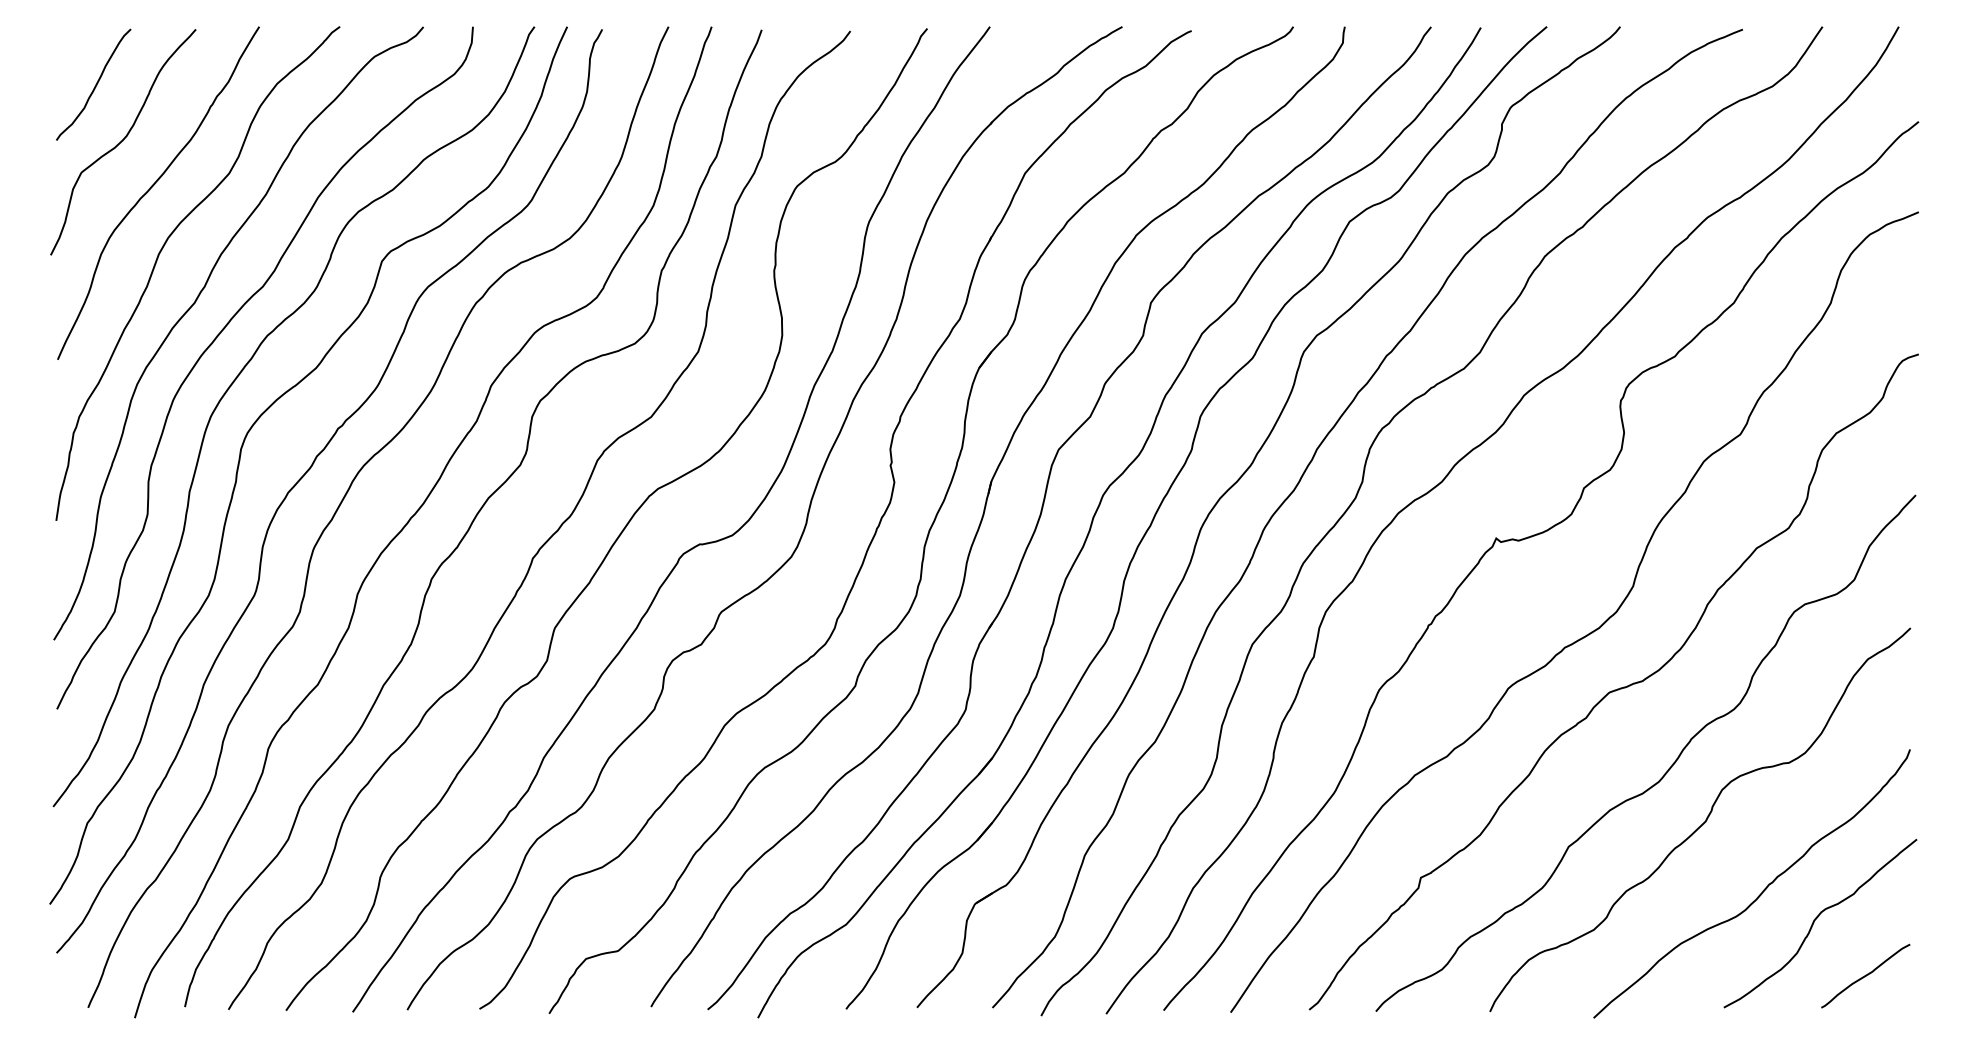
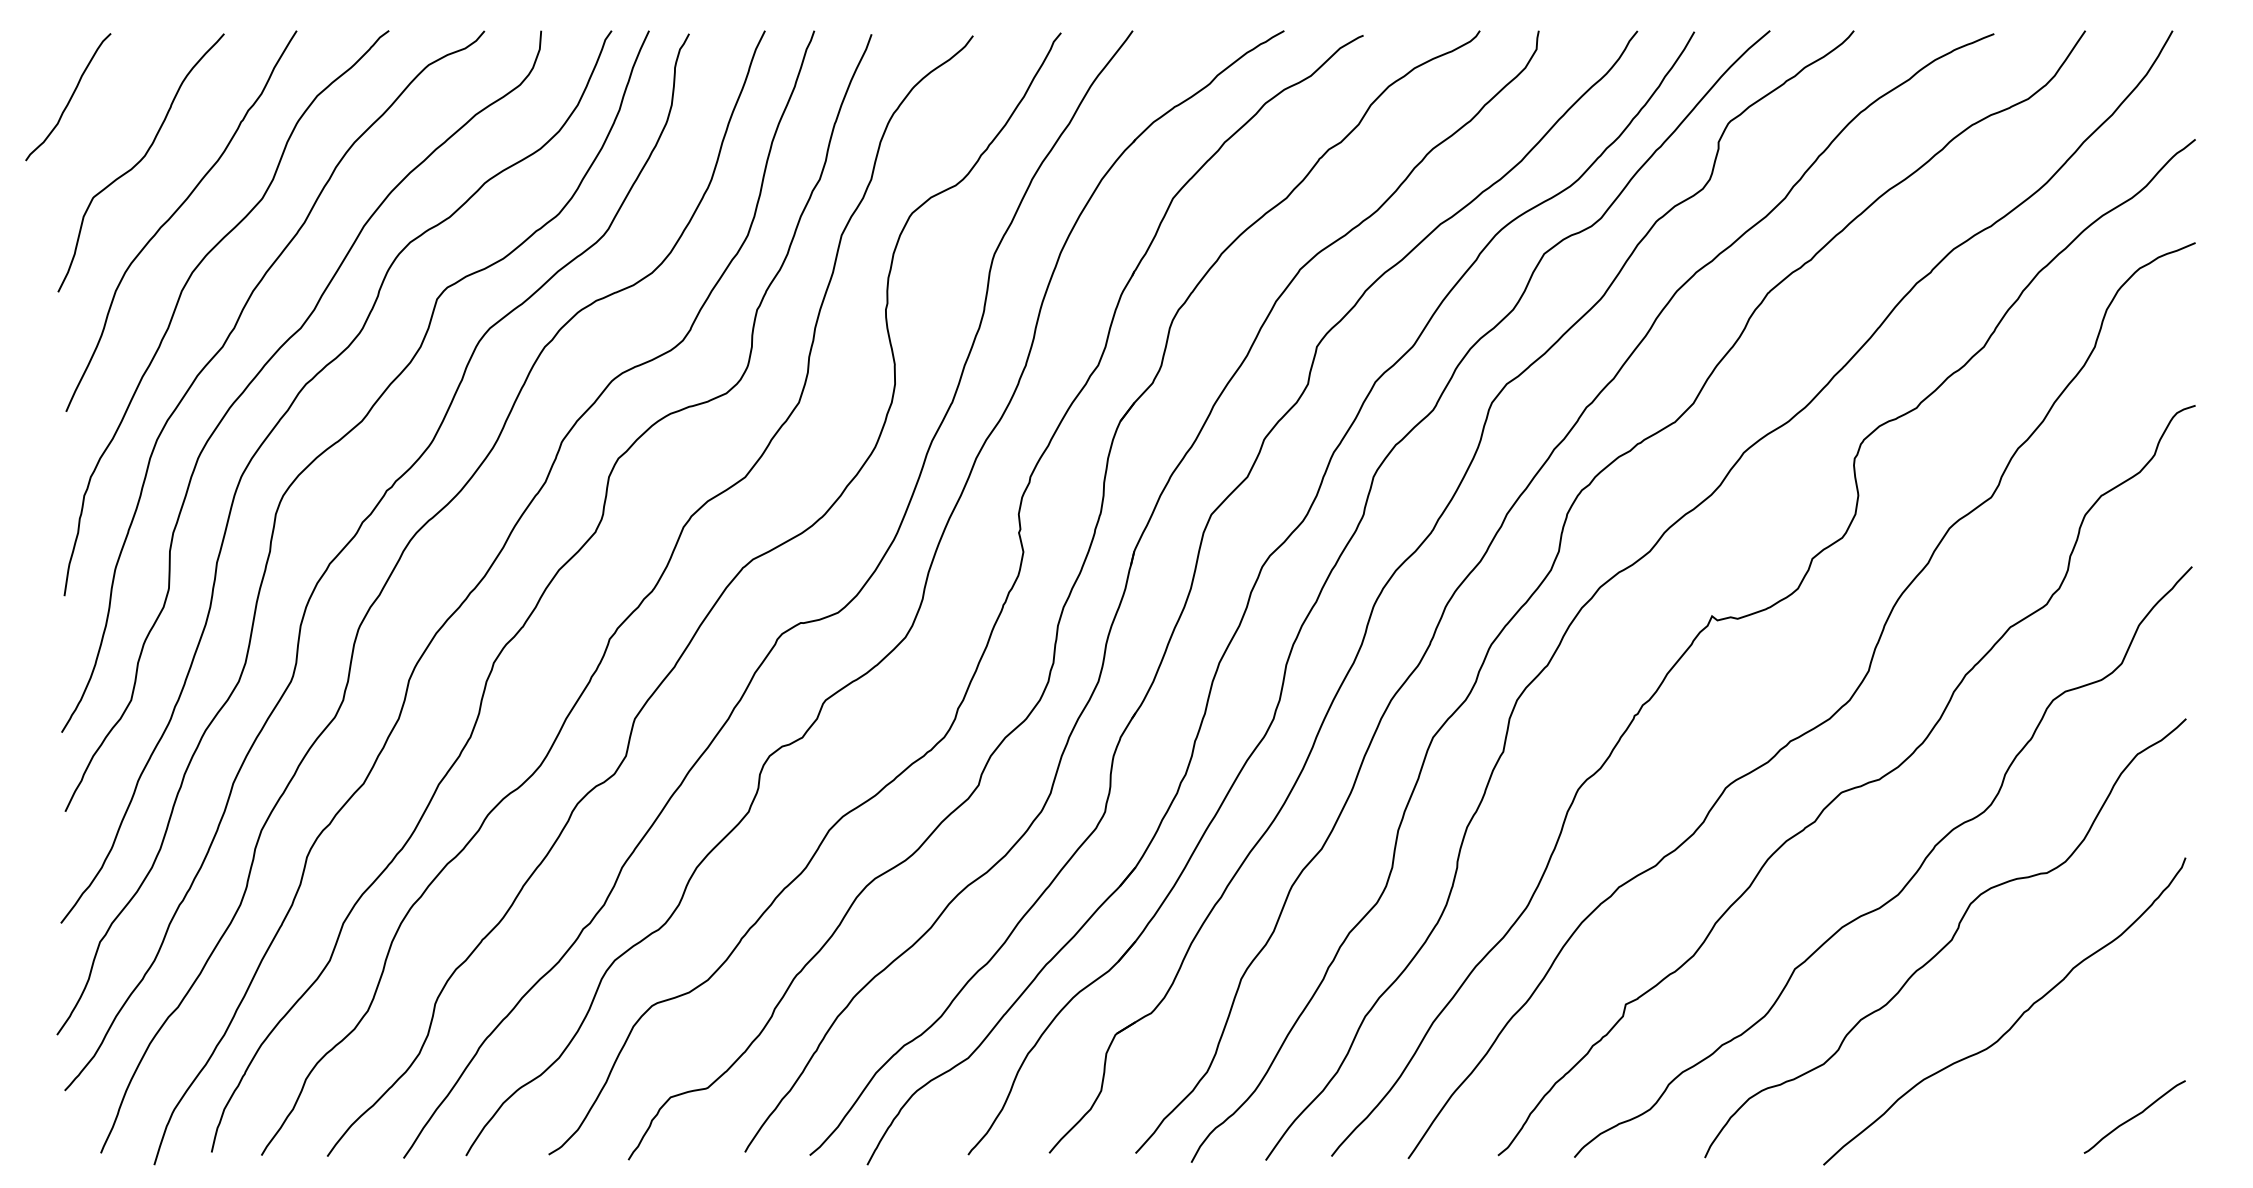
curve: (95, 84) -> (70, 96), moved
curve: (1816, 919) -> (2078, 1052), removed

